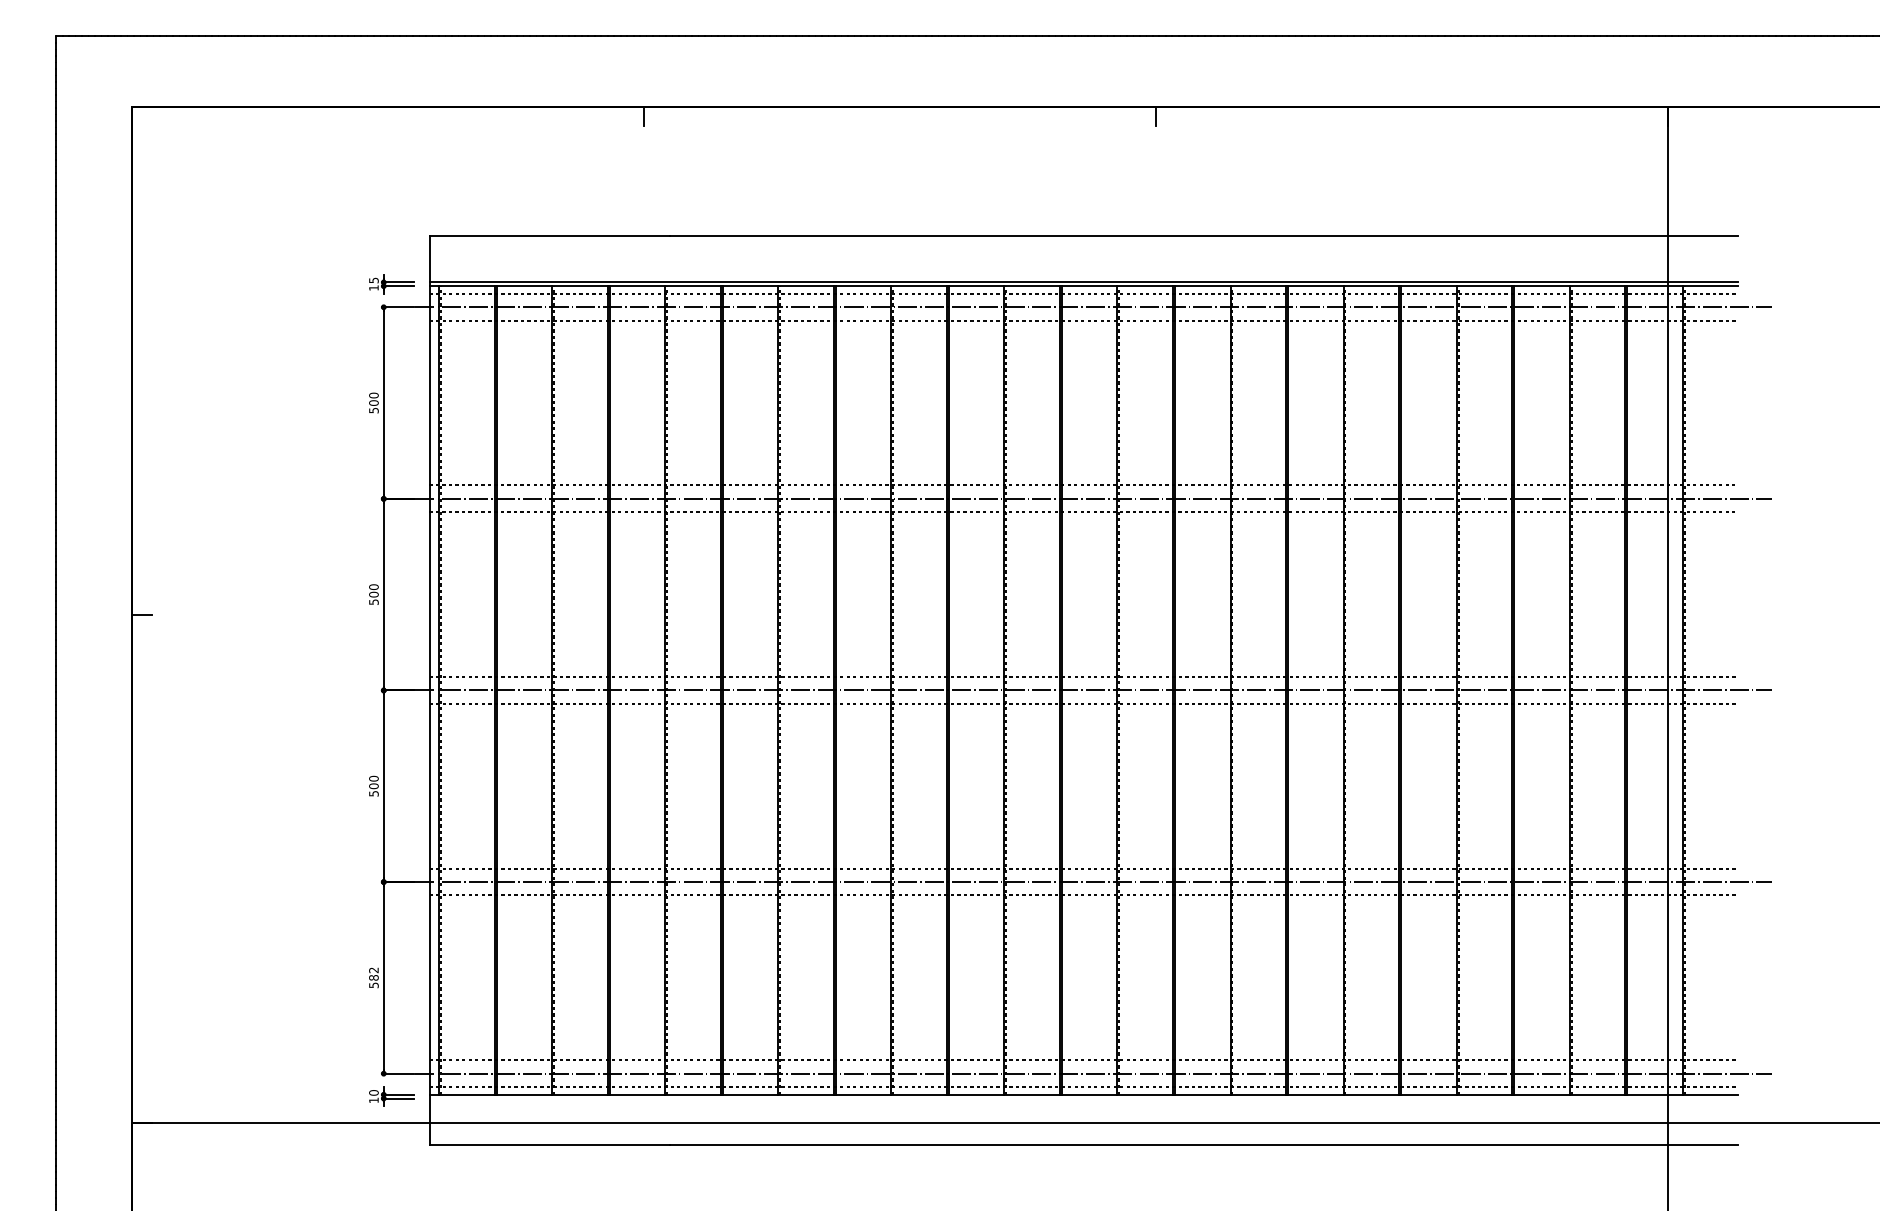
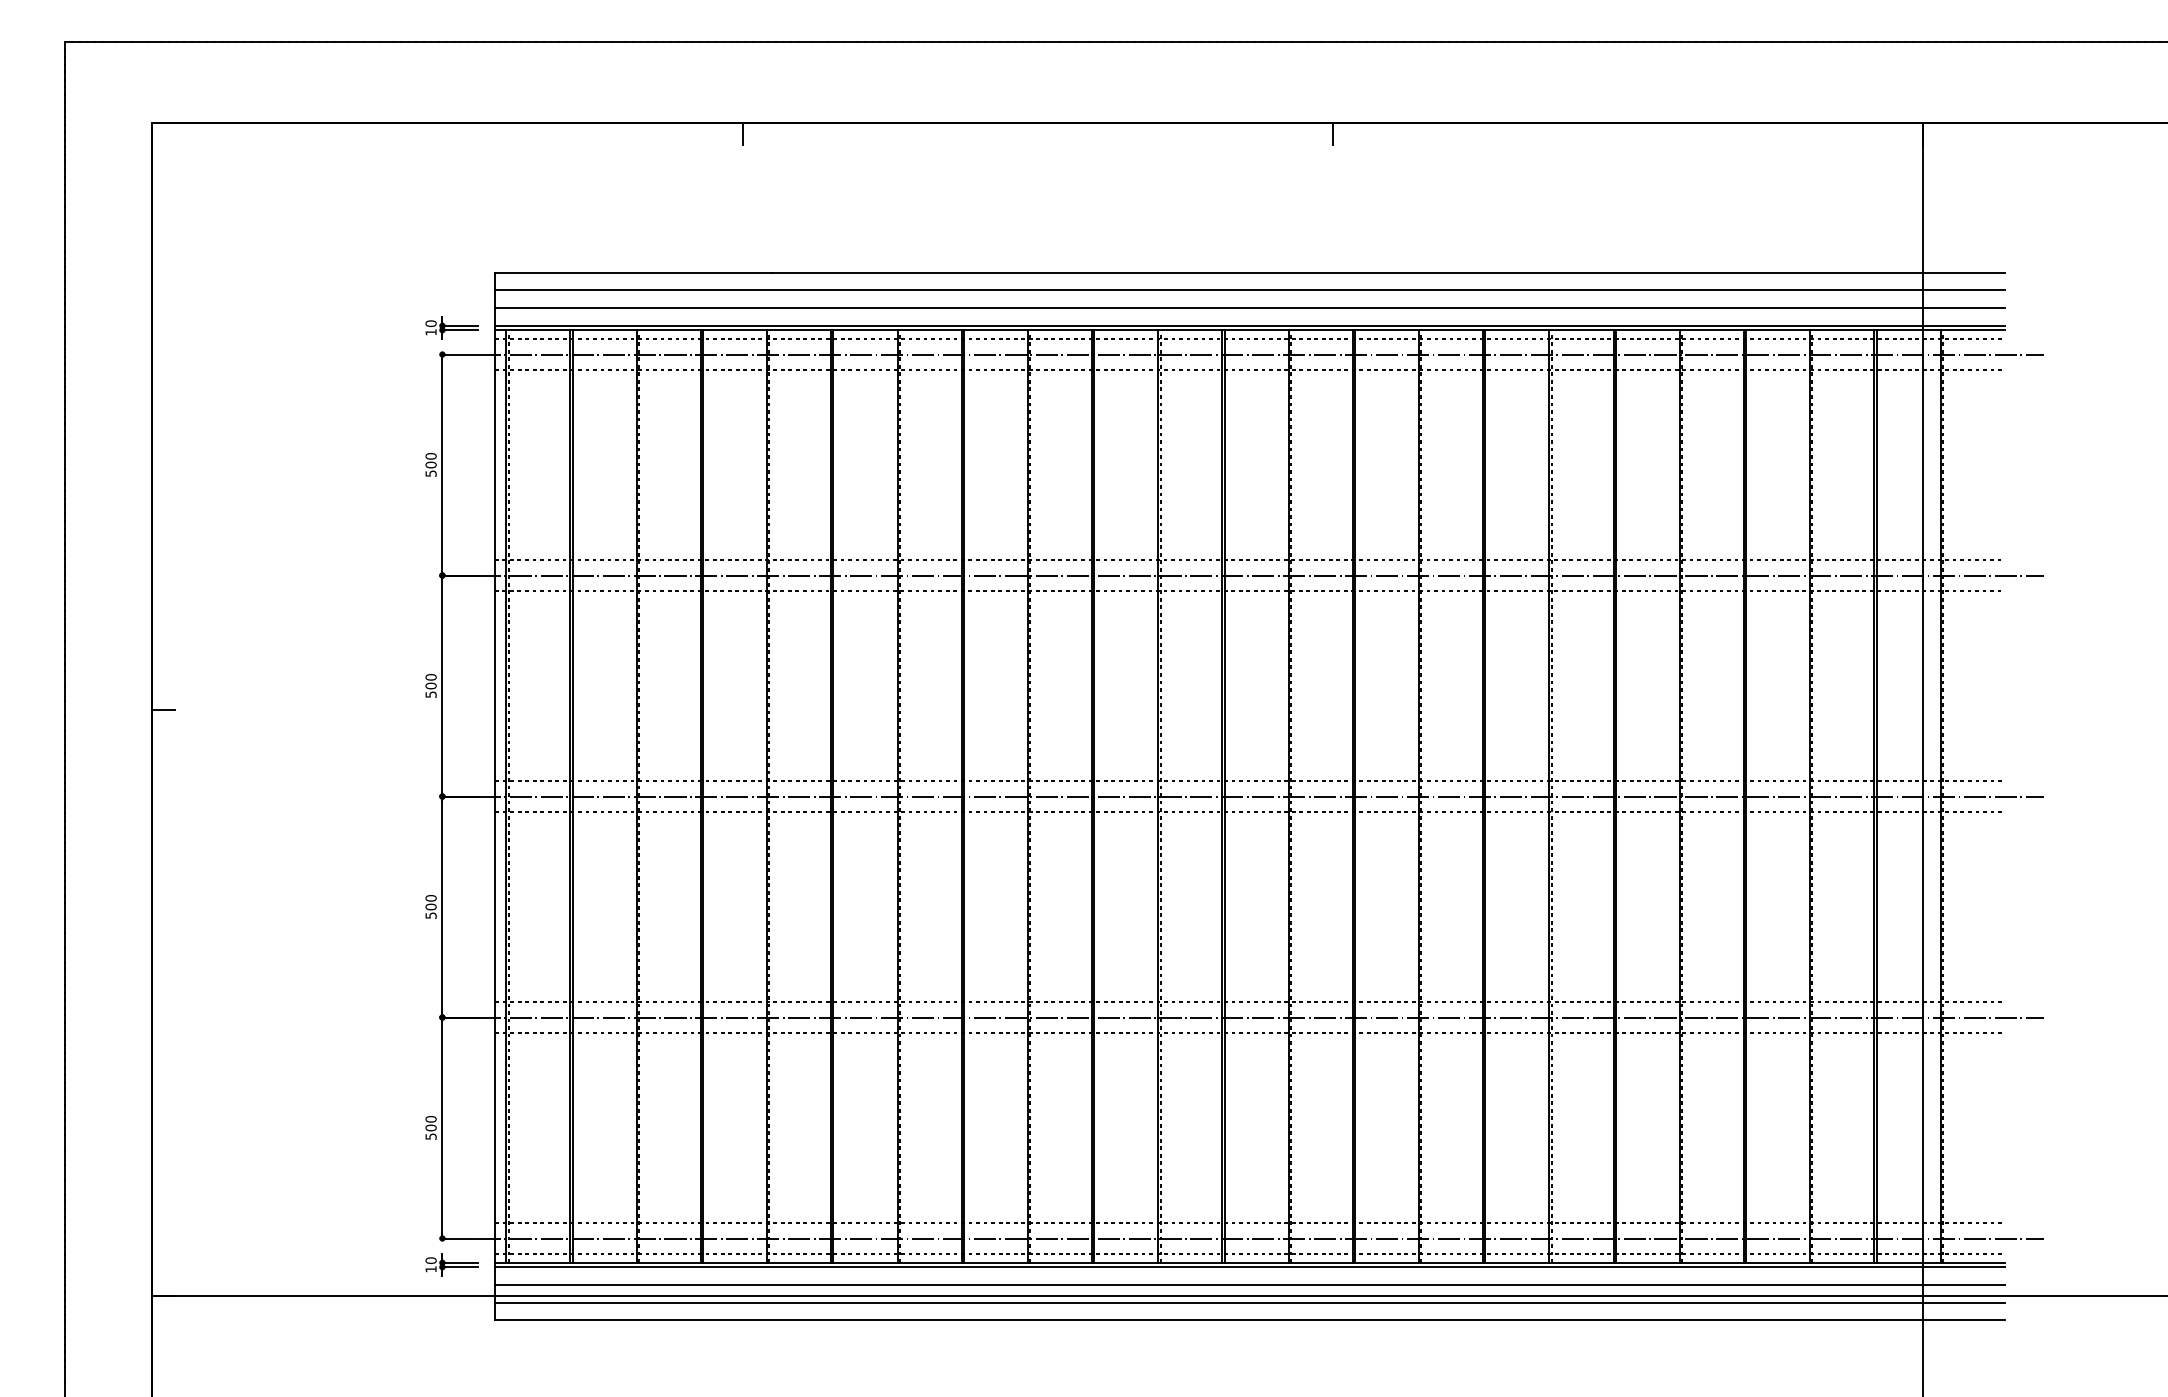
line: (1083, 251) -> (1249, 290), added
line: (1083, 267) -> (1249, 308), added
text: (373, 280) -> (430, 323), 15 -> 10
text: (373, 973) -> (430, 1122), 582 -> 500
line: (1083, 1098) -> (1249, 1267), added
line: (1083, 1113) -> (1249, 1284), added
line: (1083, 1129) -> (1249, 1302), added

